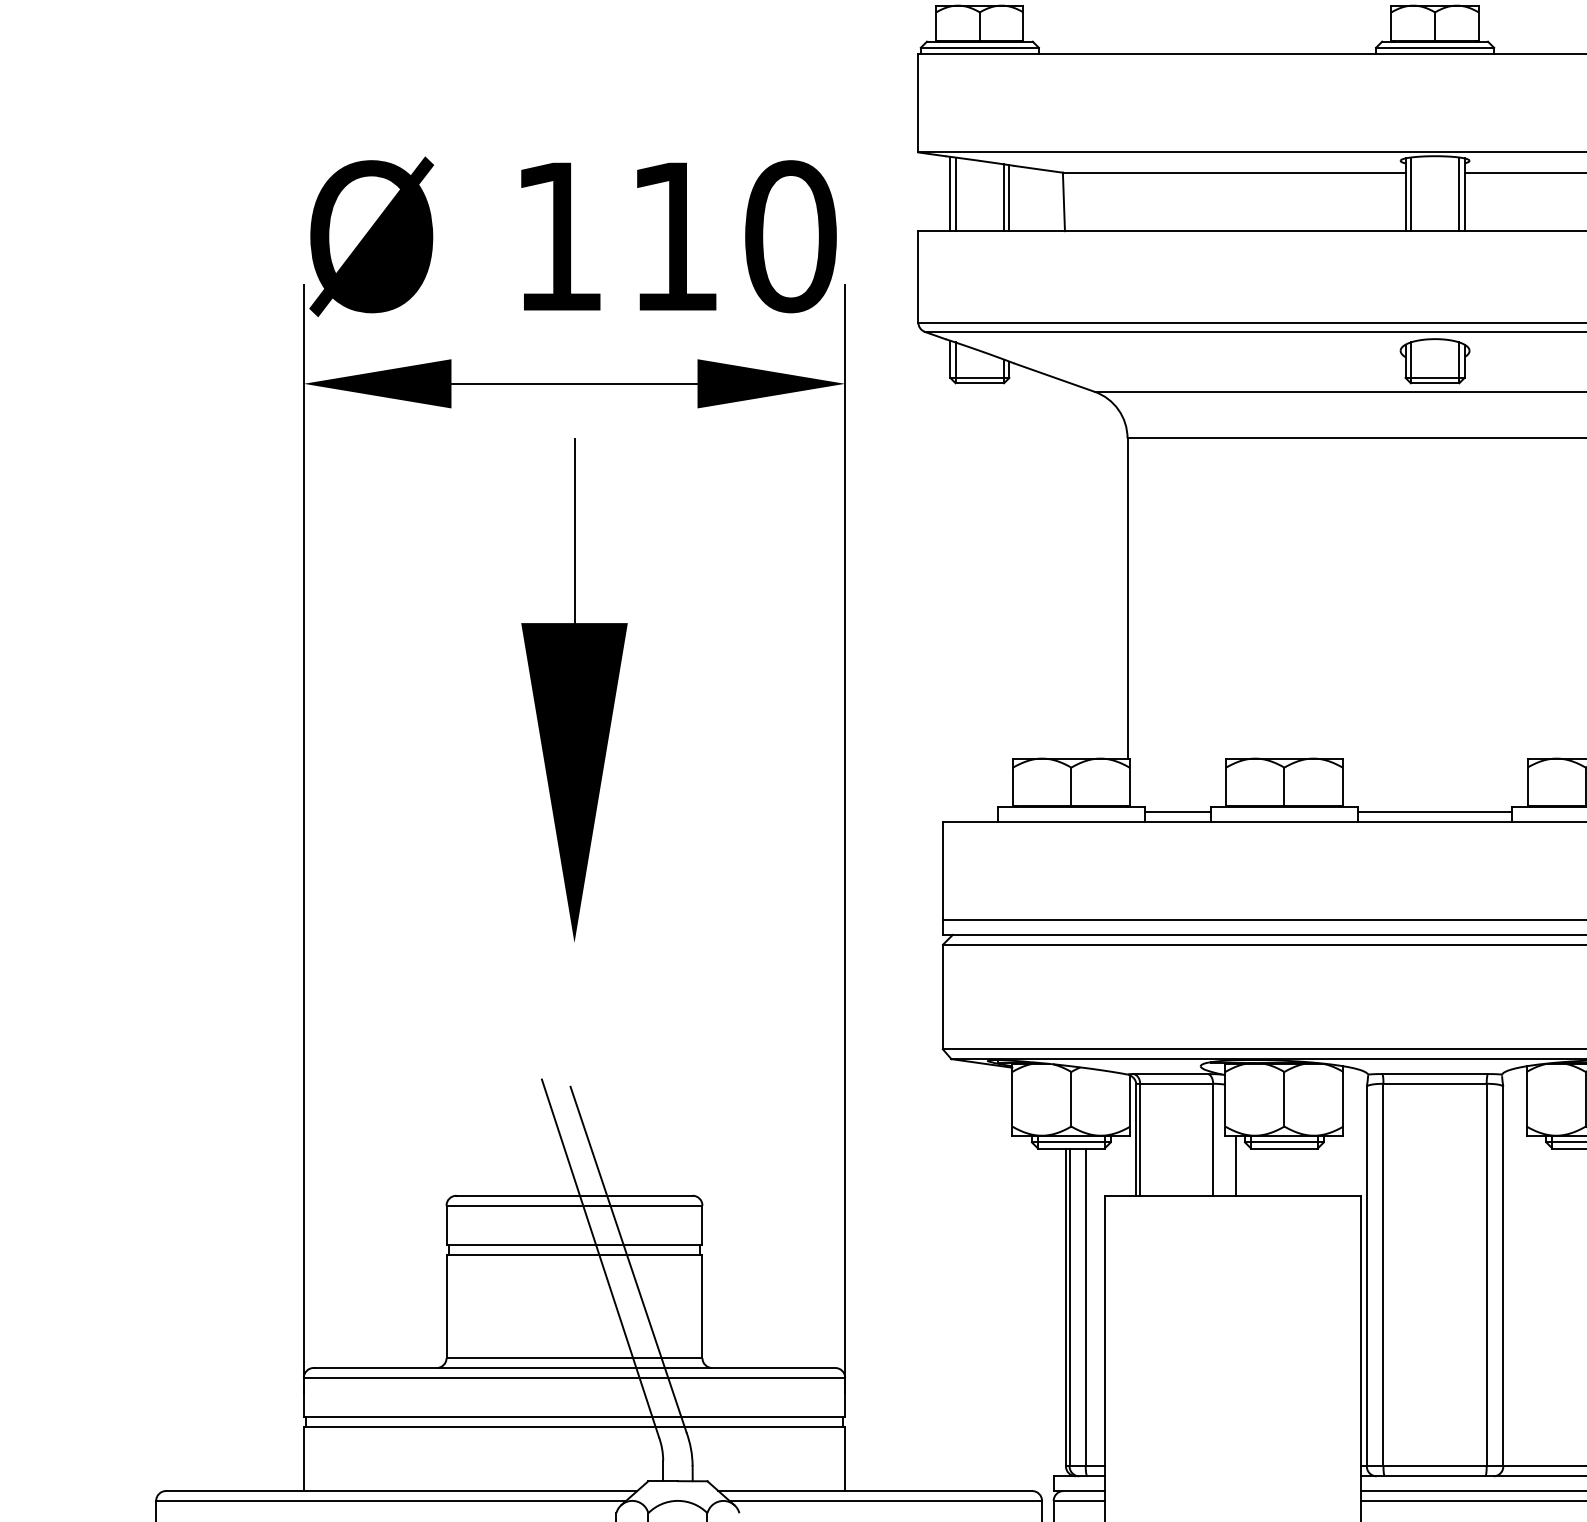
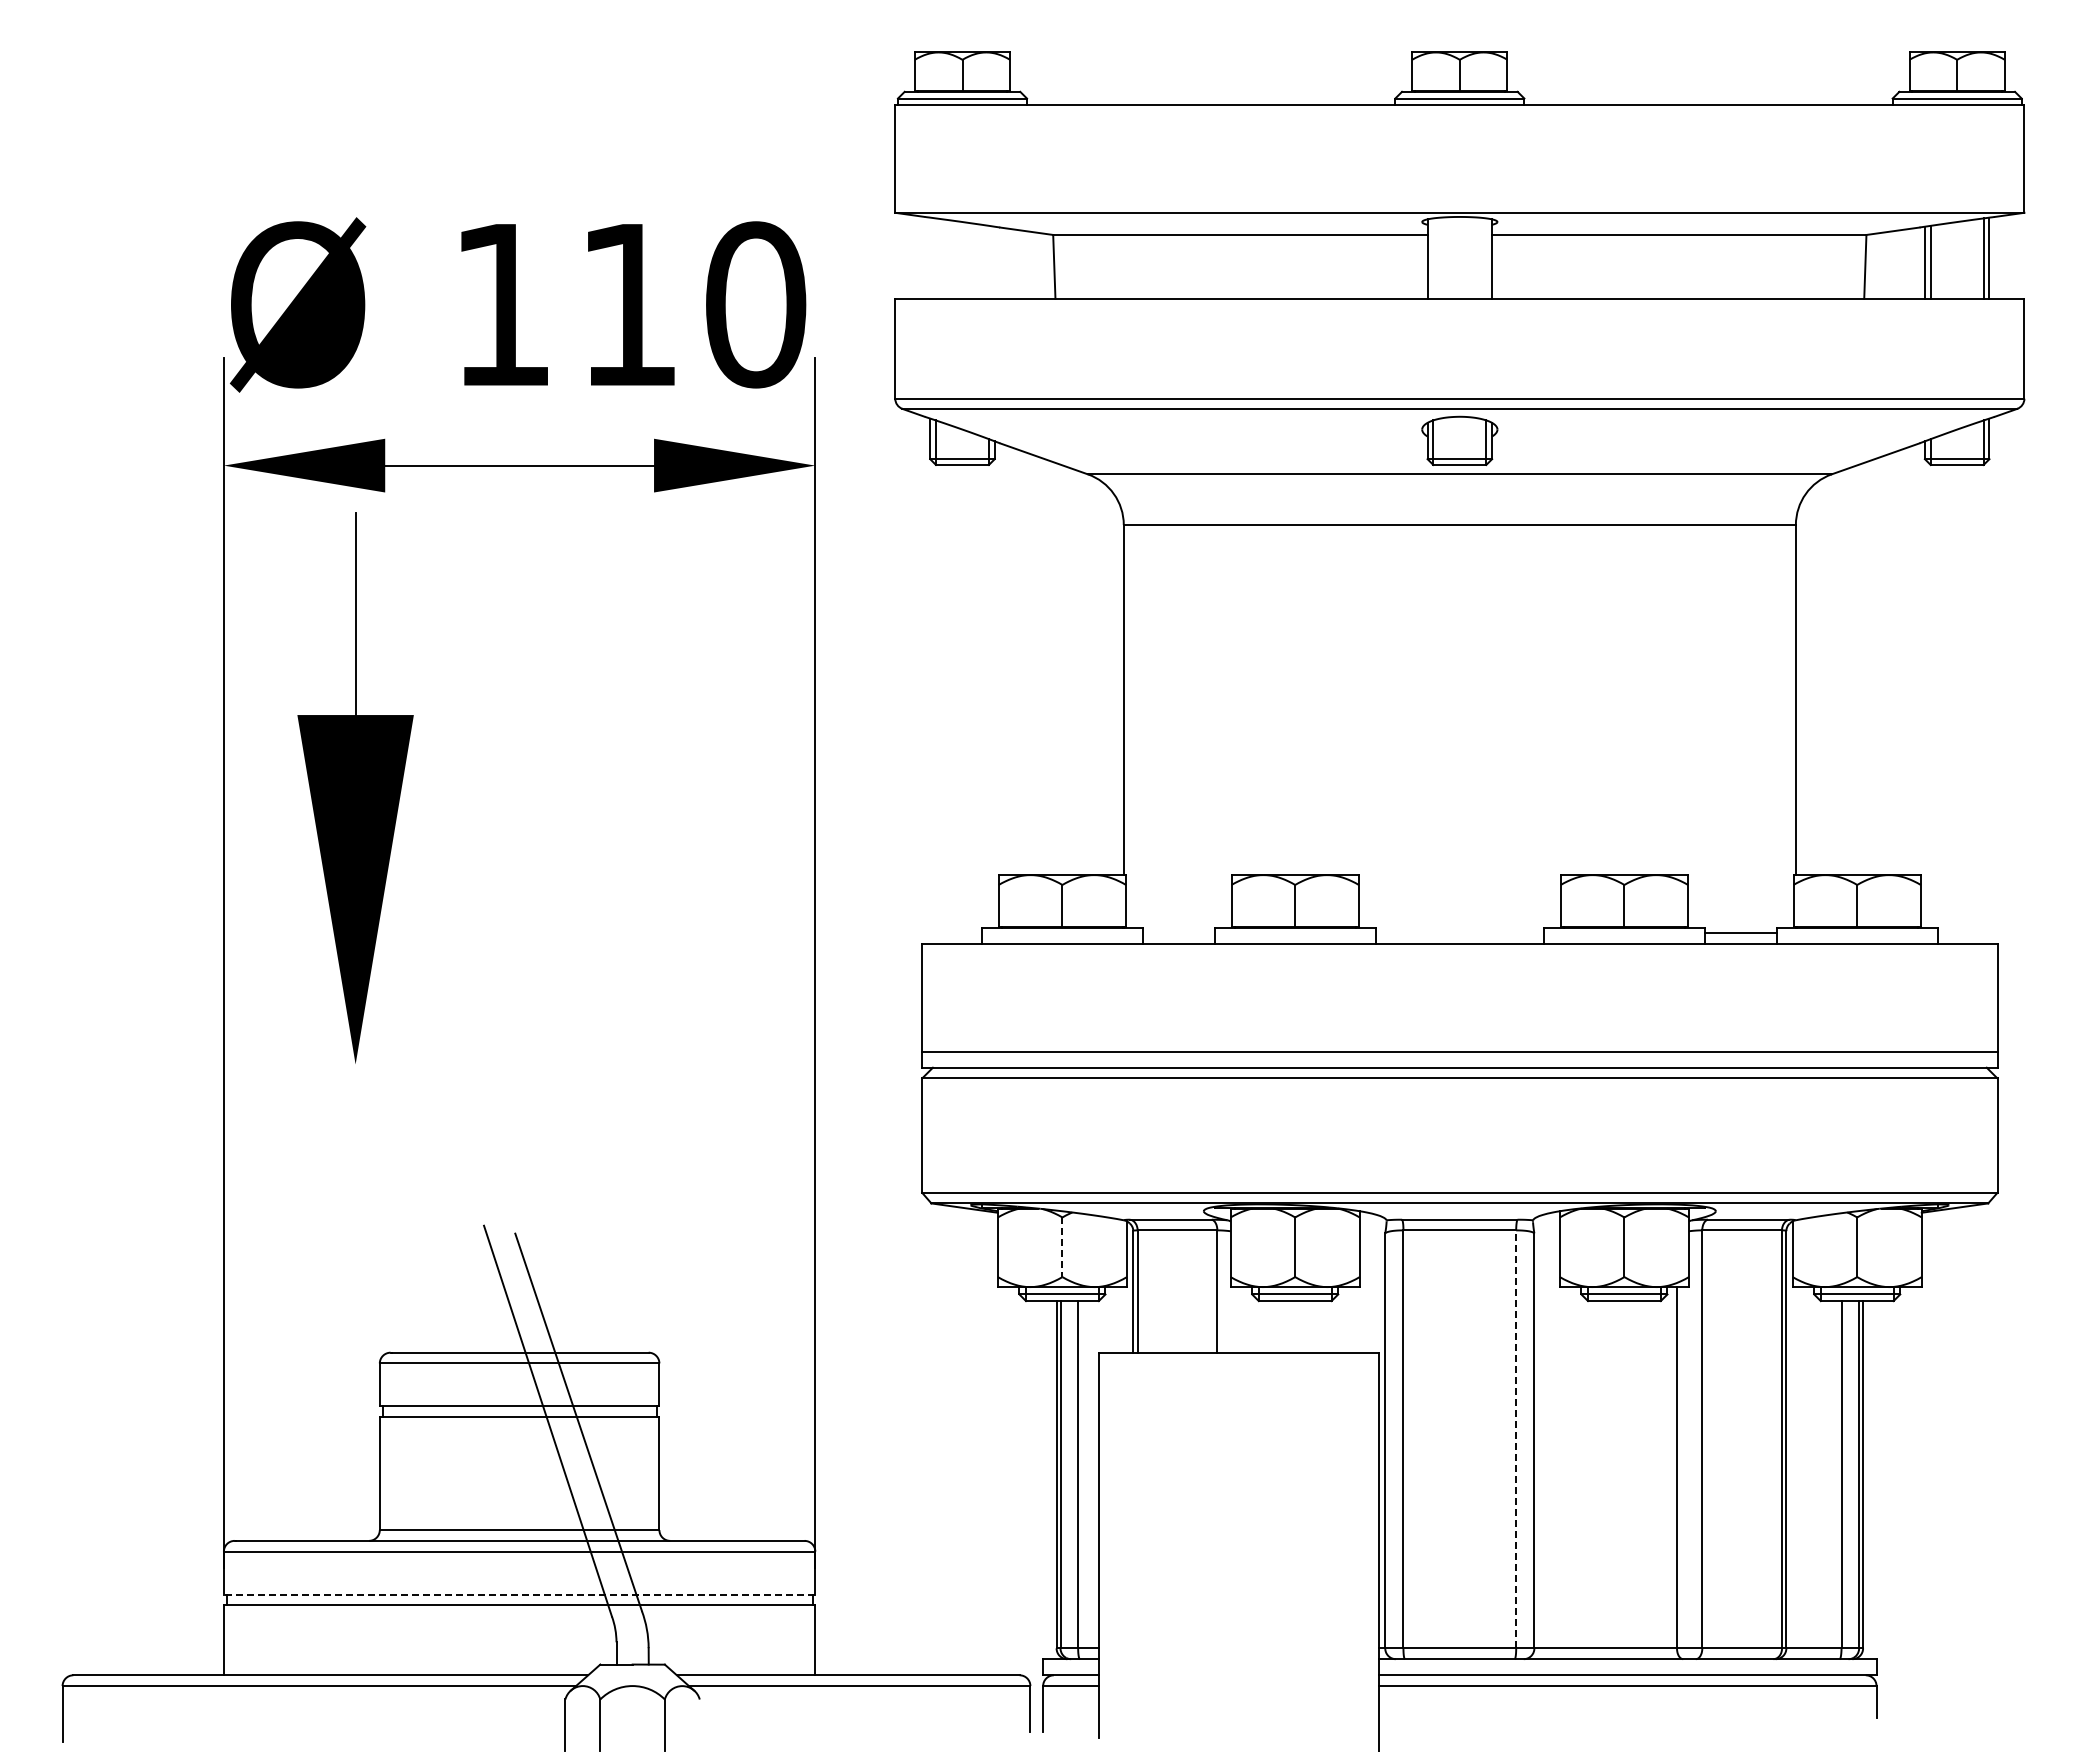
line: (950, 193) -> (930, 257), removed
line: (955, 194) -> (935, 258), removed
line: (1410, 194) -> (1433, 258), removed
line: (1459, 194) -> (1486, 258), removed
line: (1003, 196) -> (988, 261), removed
line: (1009, 197) -> (994, 262), removed
part: (574, 689) -> (355, 787), moved
line: (1177, 812) -> (1178, 933), removed
line: (1434, 812) -> (1459, 933), removed
line: (1071, 1099) -> (1062, 1247), solid -> dashed
line: (1236, 1165) -> (1242, 1319), removed
line: (1486, 1274) -> (1516, 1438), solid -> dashed
line: (574, 1417) -> (519, 1594), solid -> dashed

